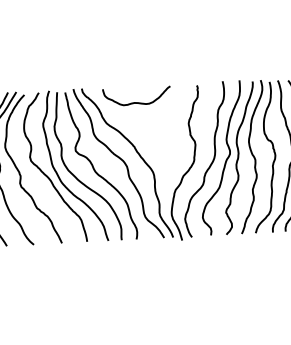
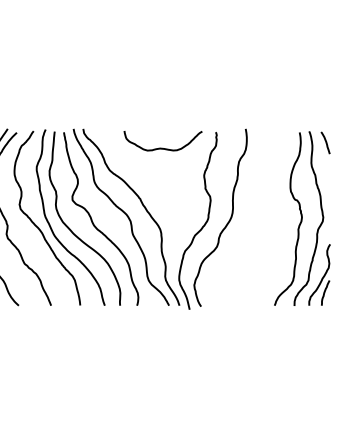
curve: (136, 101) -> (162, 147), moved
part: (232, 157) -> (252, 217), removed

